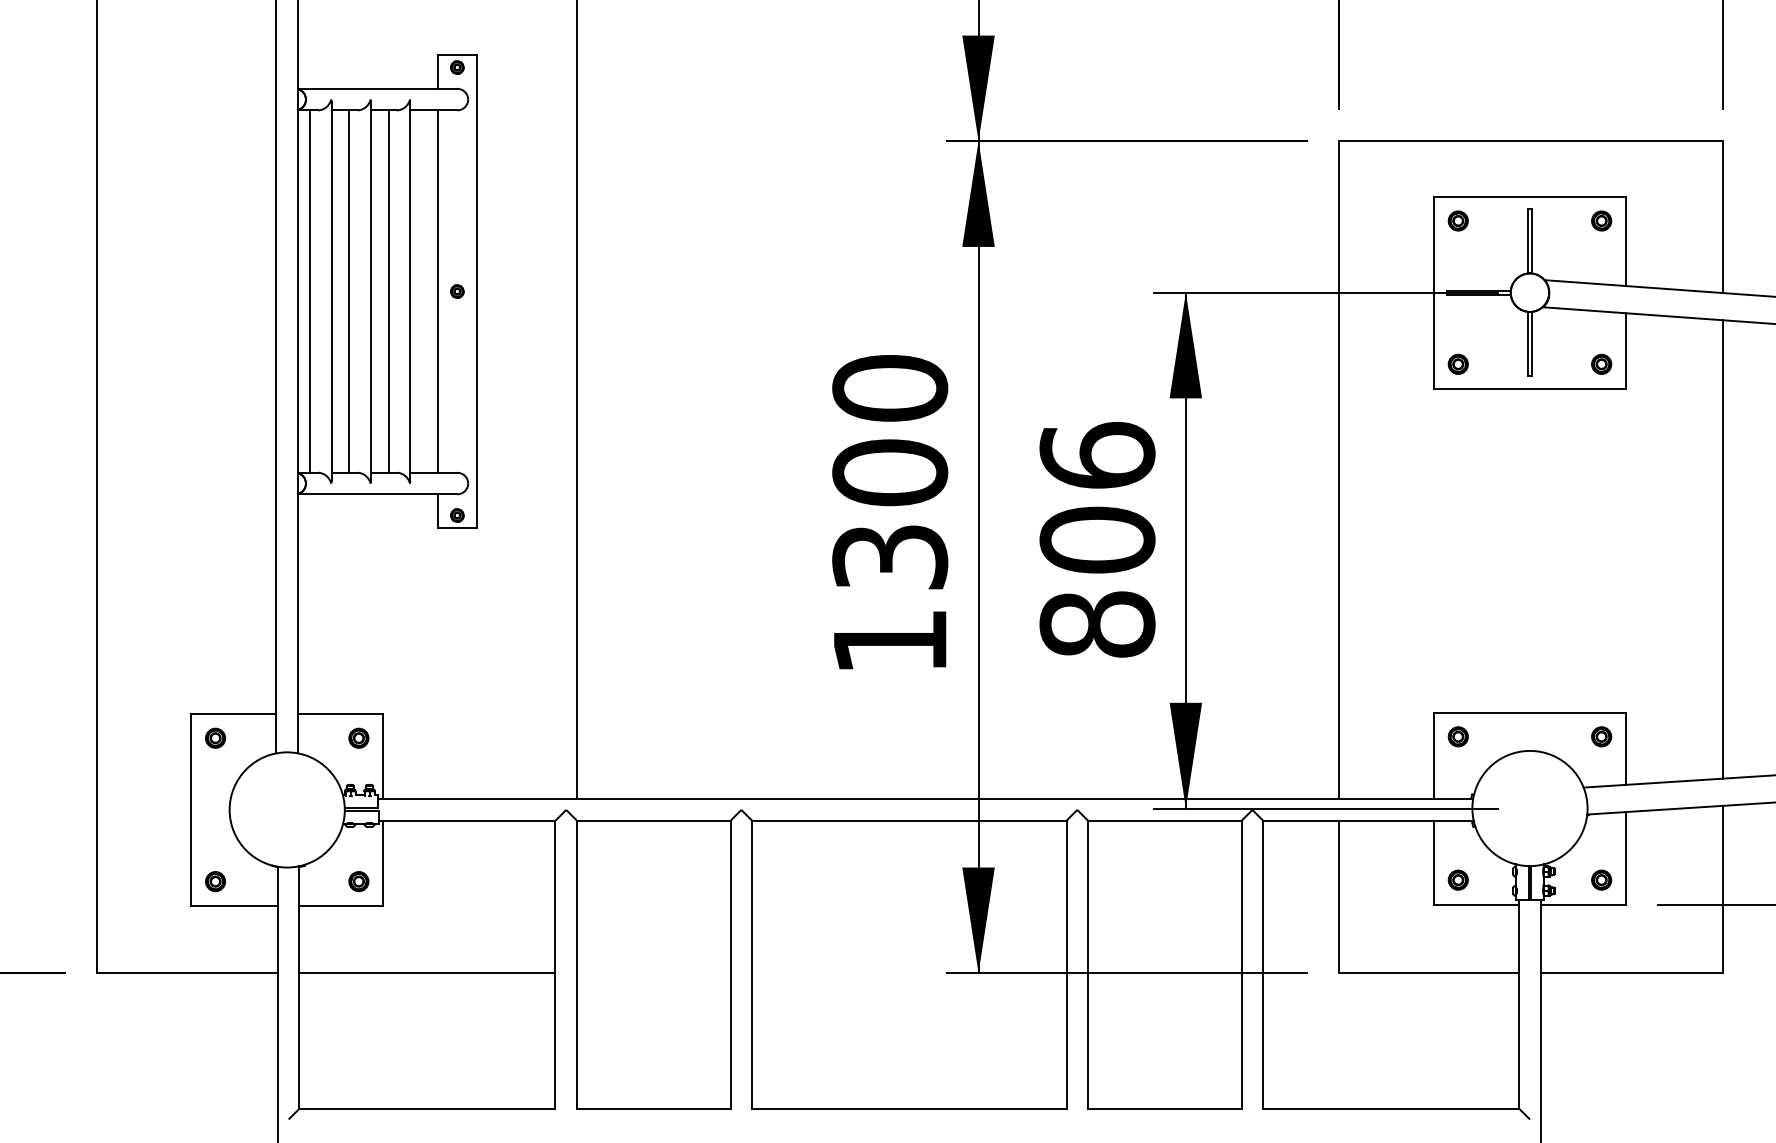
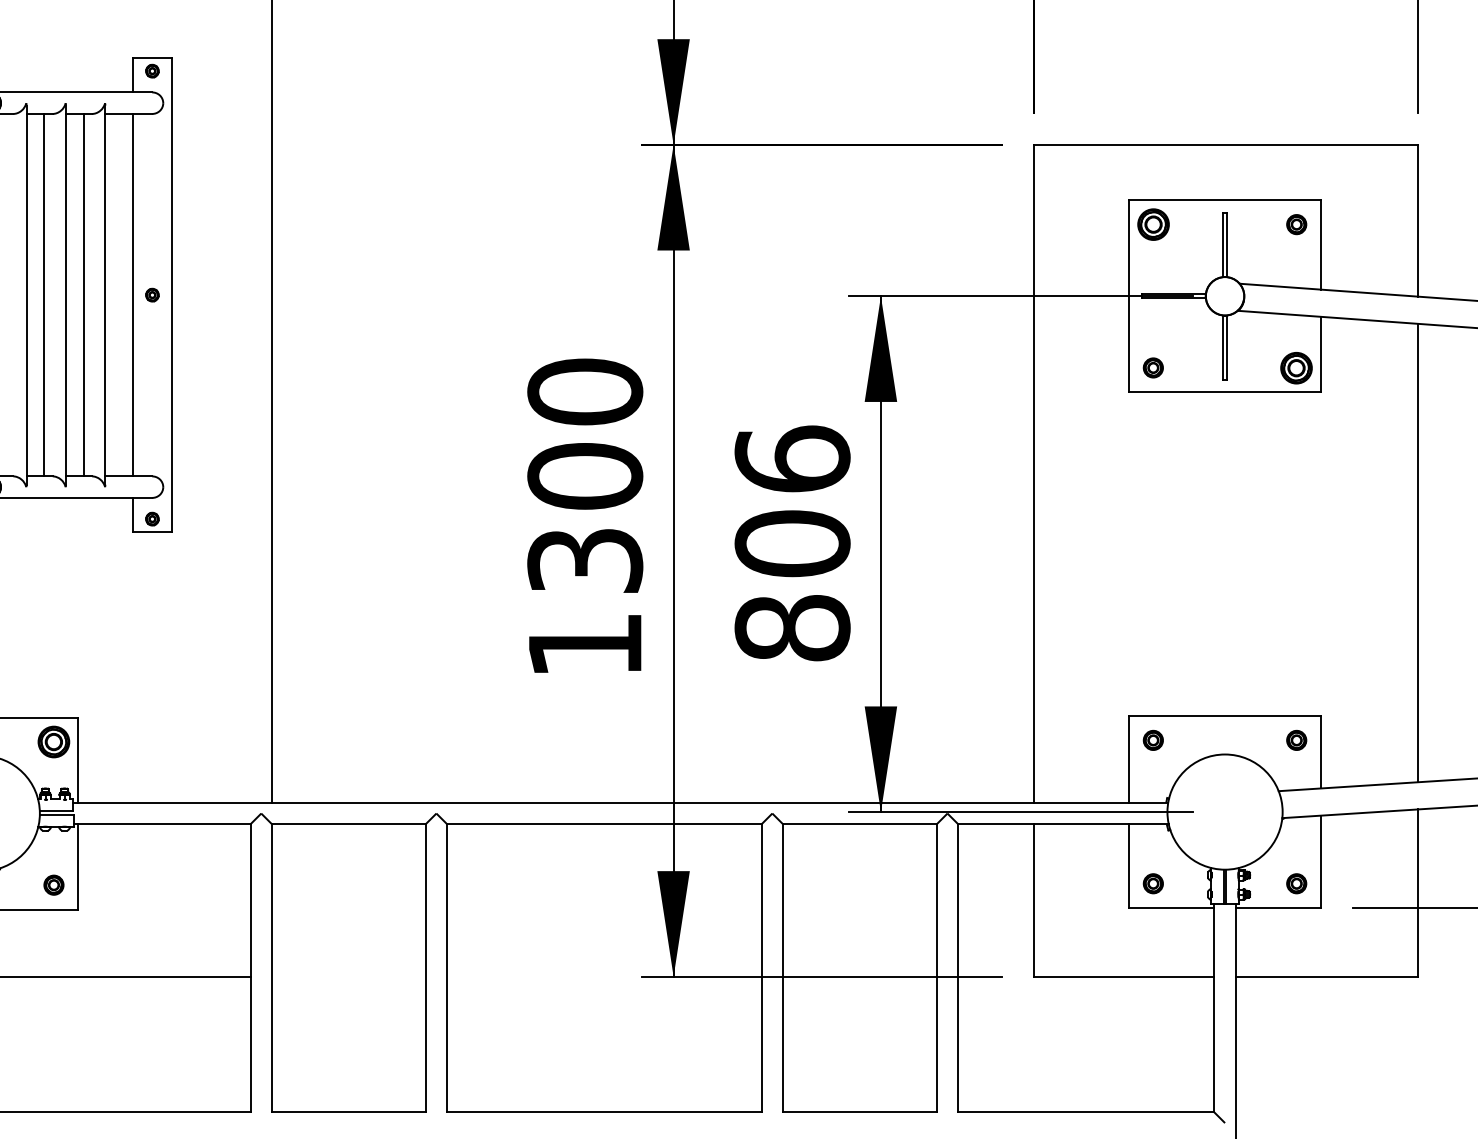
part: (1457, 220) -> (1152, 224), size x1.6
line: (309, 291) -> (4, 295), removed
part: (1601, 363) -> (1296, 367), size x1.6
part: (358, 737) -> (53, 741), size x1.6

